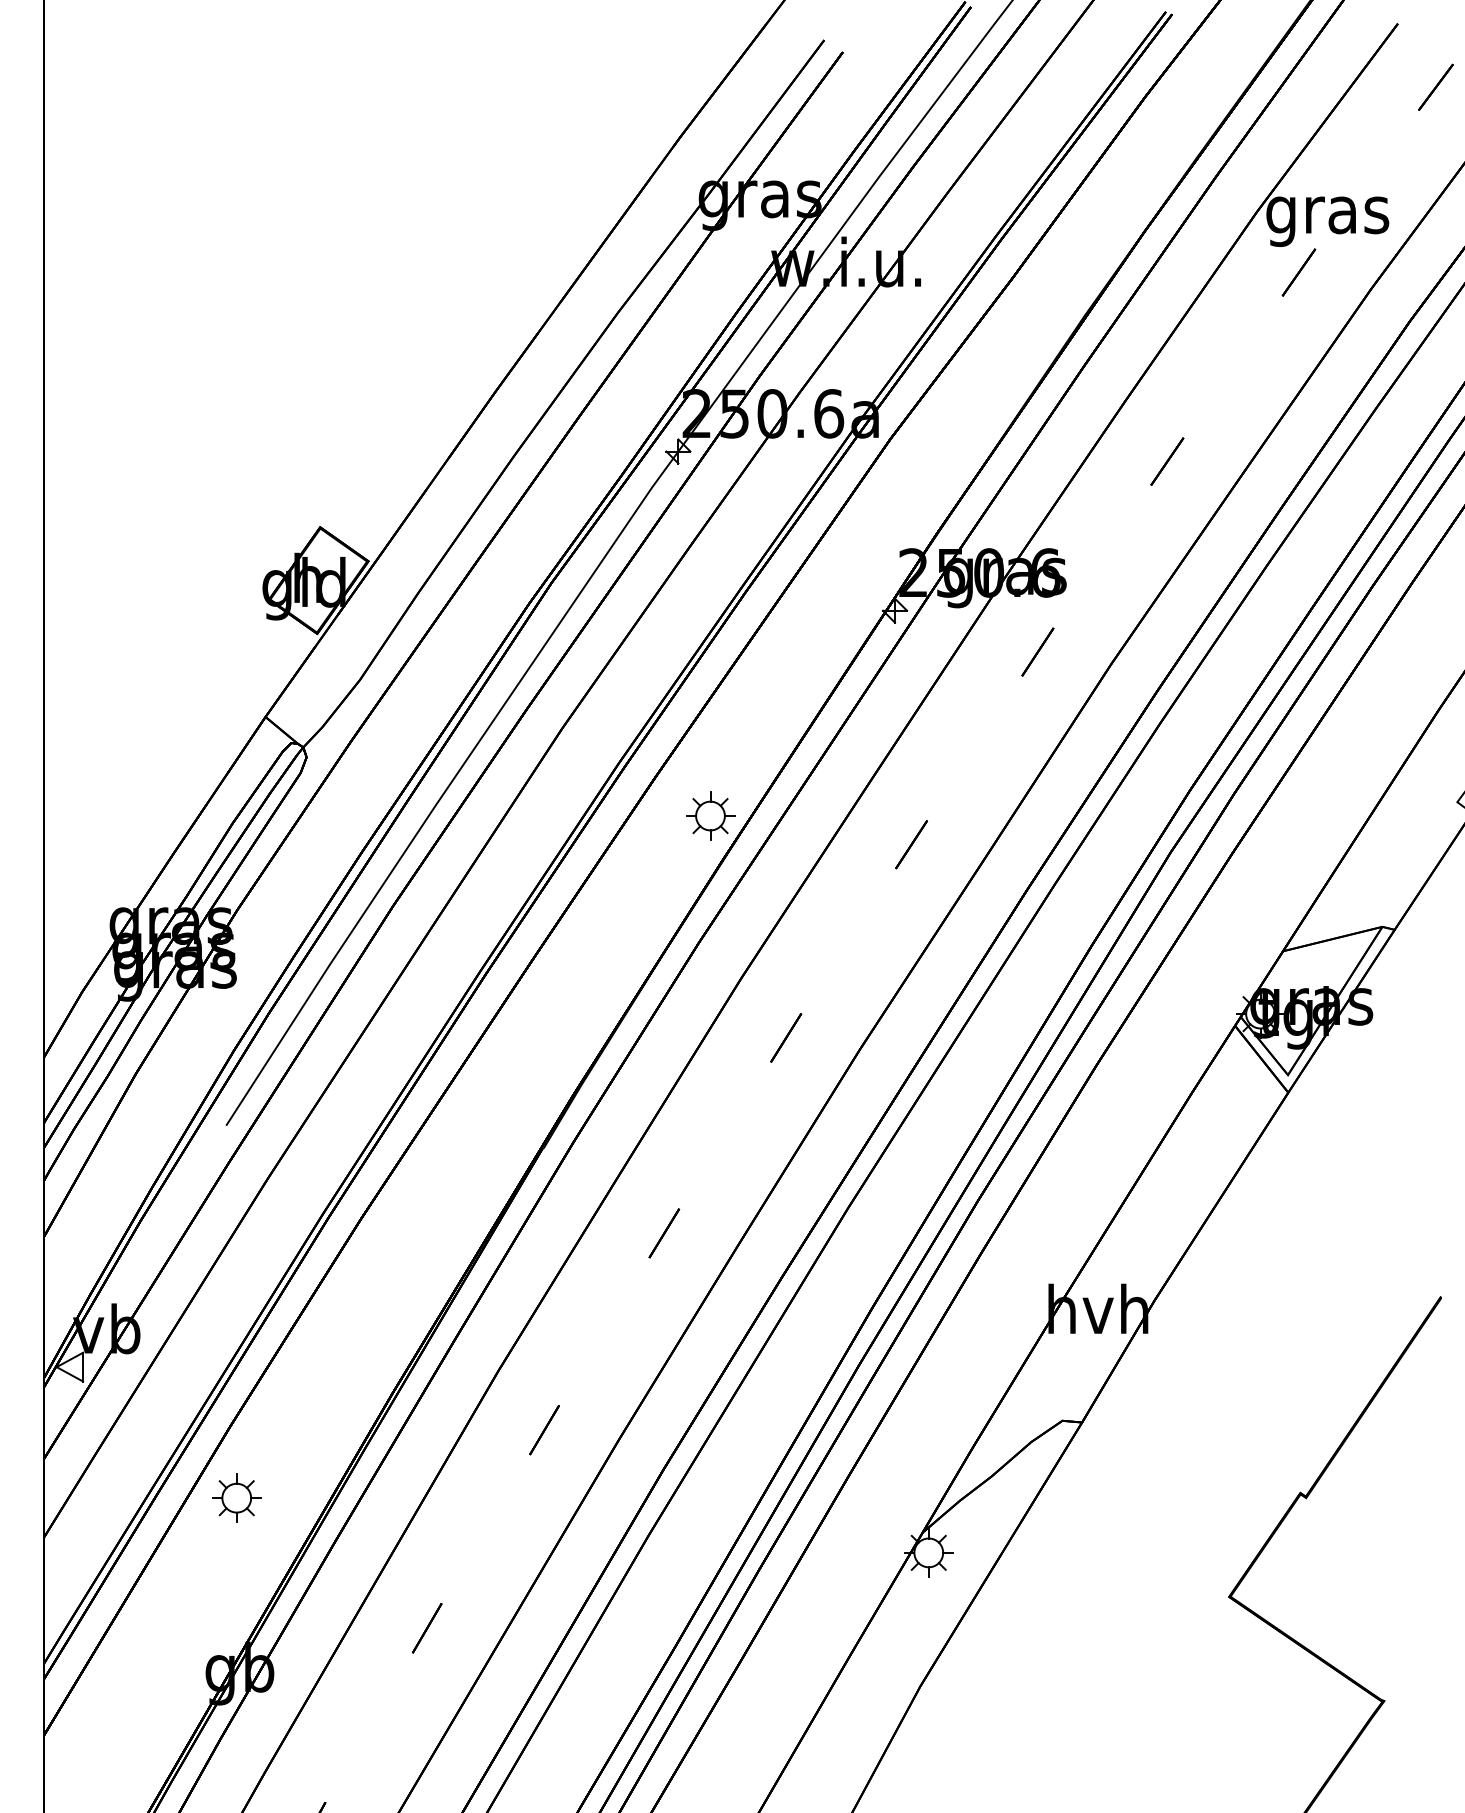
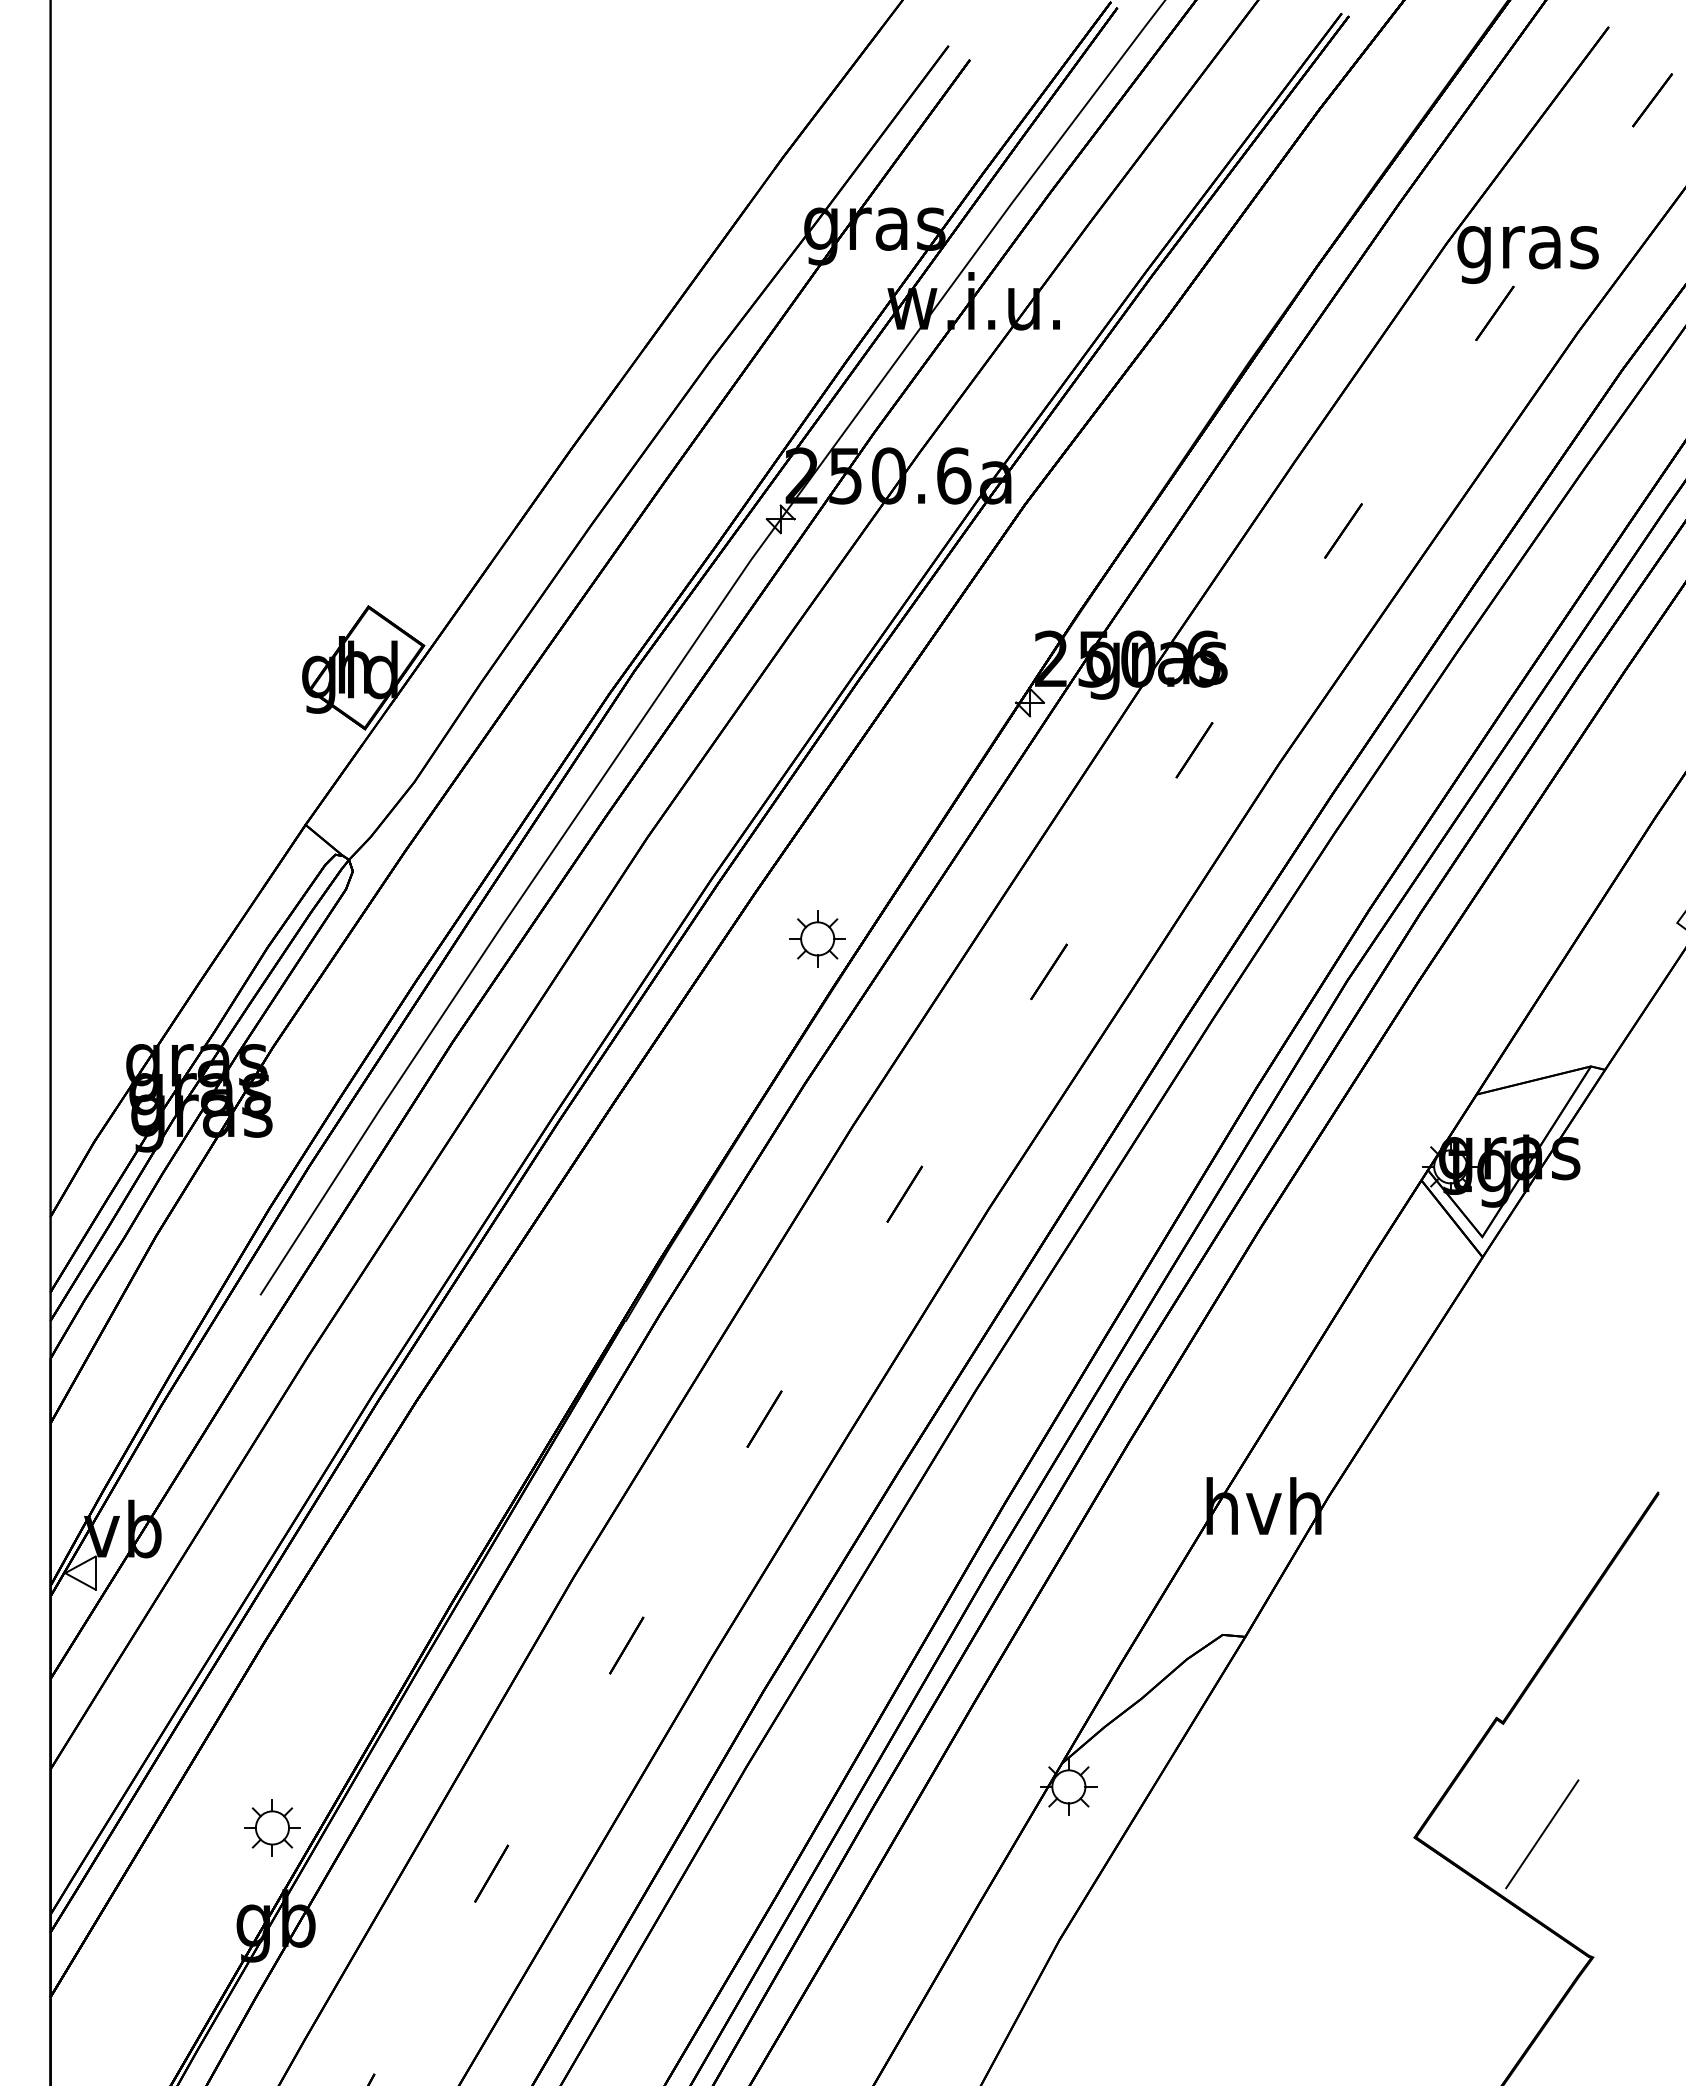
part: (236, 1497) -> (272, 1827), moved
line: (1340, 1594) -> (1542, 1834), added

